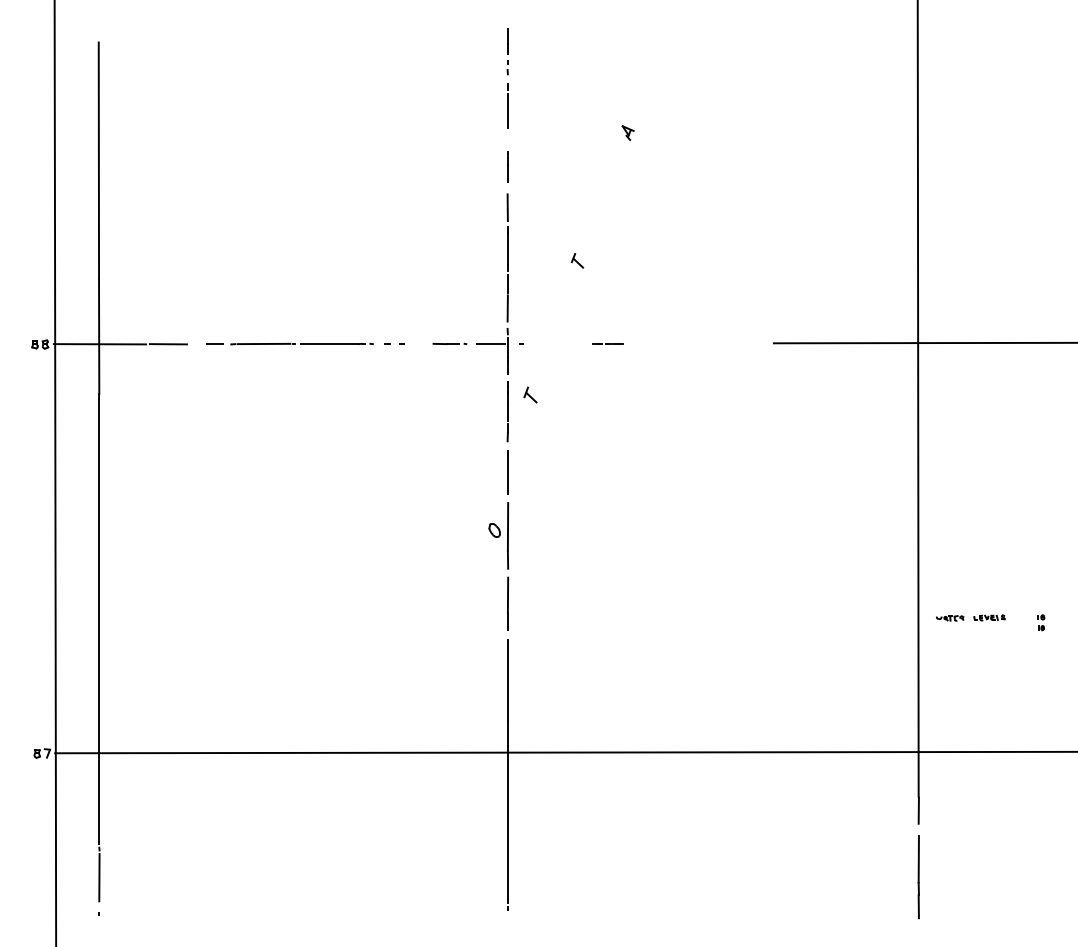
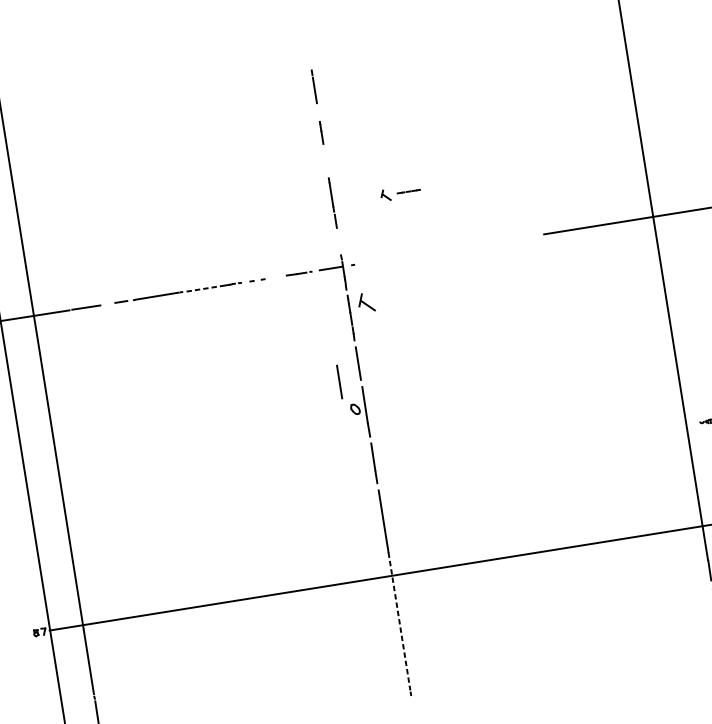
part: (507, 51) -> (307, 45), removed
part: (627, 132) -> (408, 92), removed
line: (507, 207) -> (326, 163), removed
line: (507, 308) -> (338, 239), removed
line: (607, 343) -> (408, 191), moved
line: (324, 344) -> (204, 289), solid -> dashed
part: (530, 394) -> (366, 302), size x1.6
line: (479, 492) -> (339, 382), added
line: (508, 810) -> (399, 619), solid -> dashed

